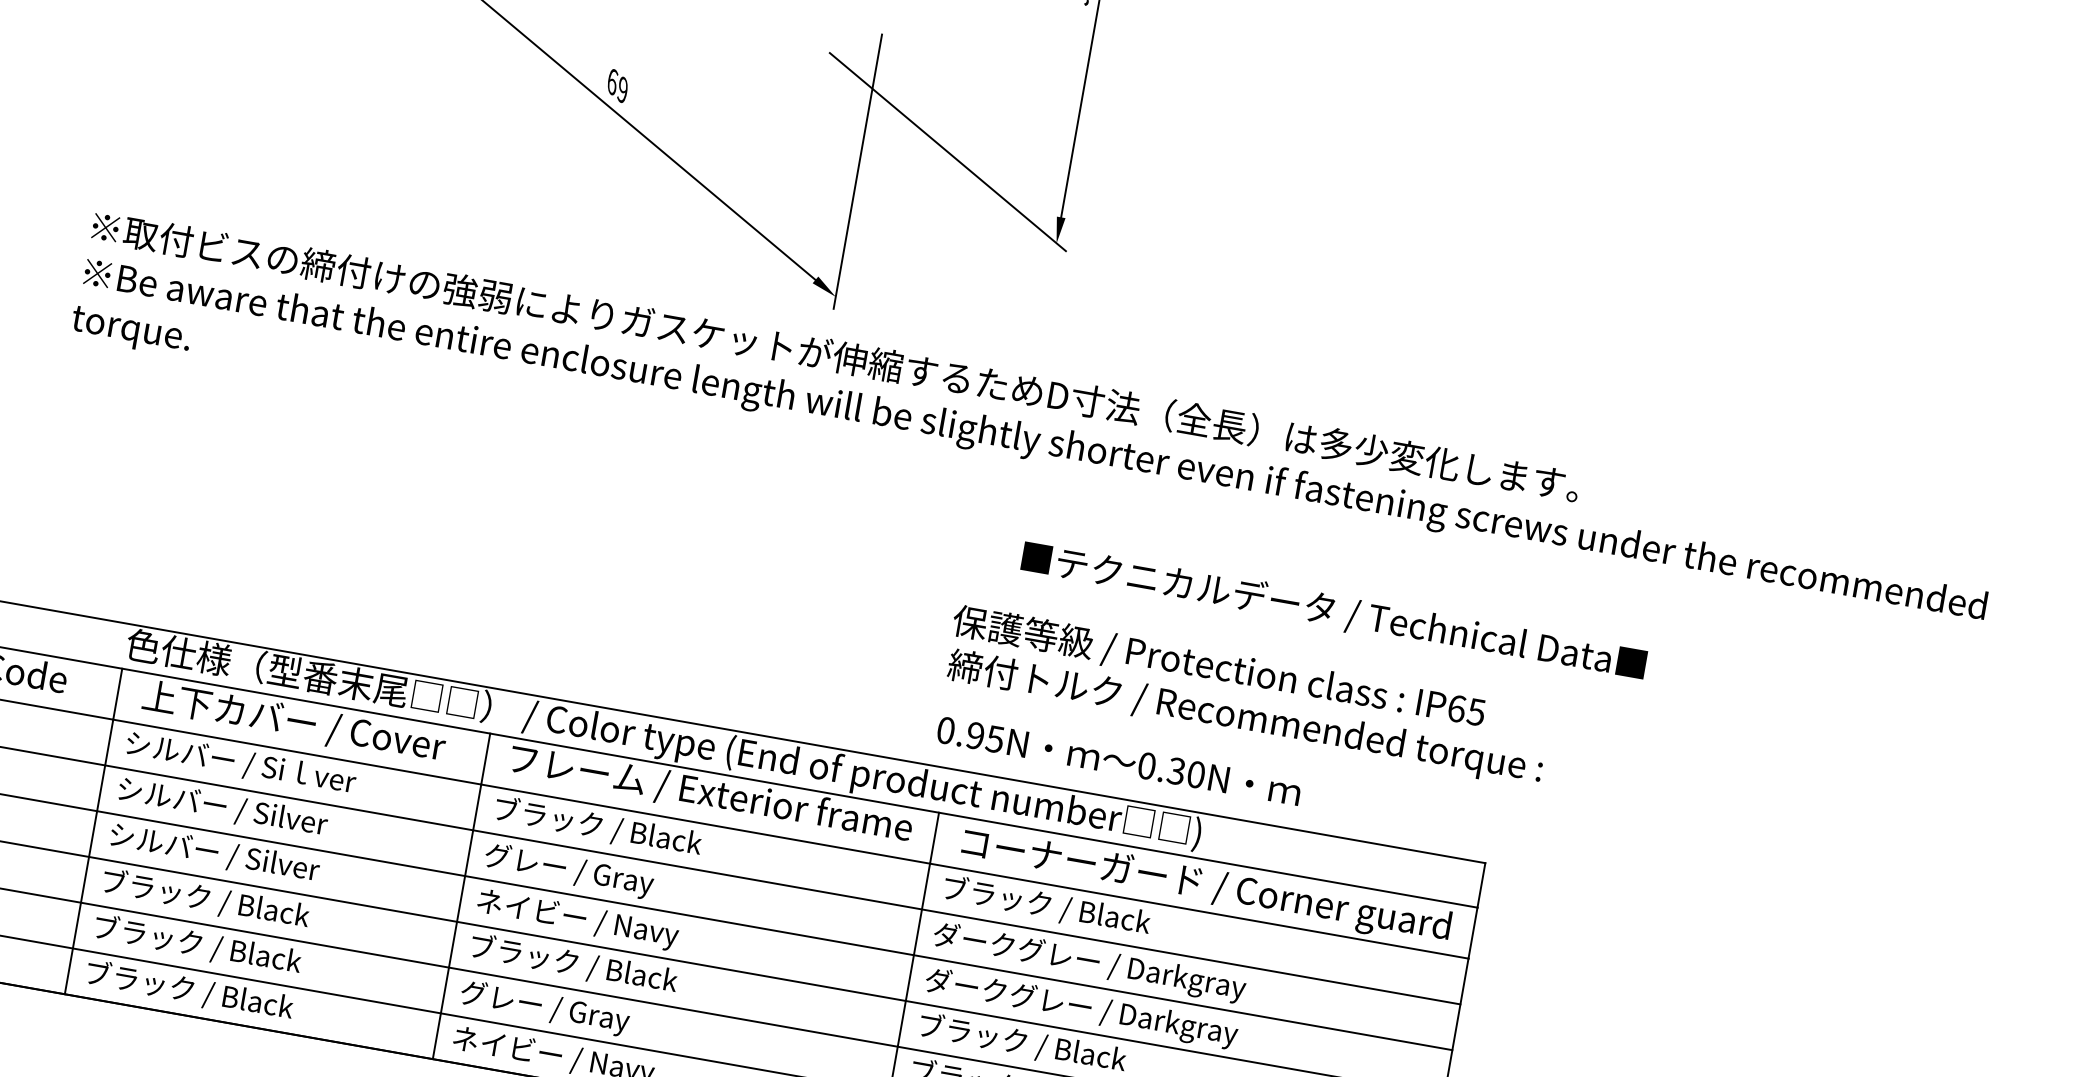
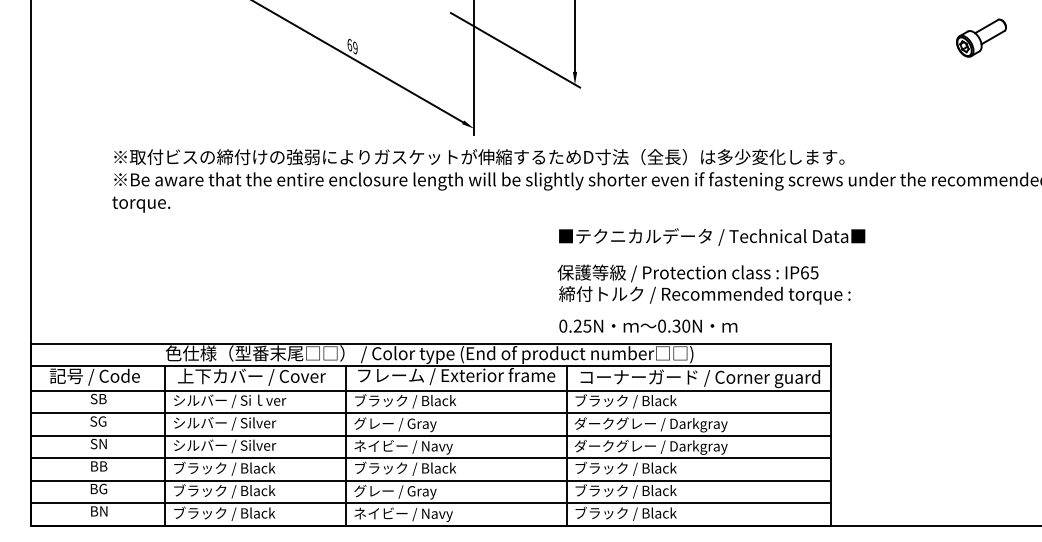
part: (1900, 293) -> (981, 37), added
text: (1334, 610) -> (712, 236), moved
text: (974, 736) -> (577, 326), 0.95N -> 0.25N

